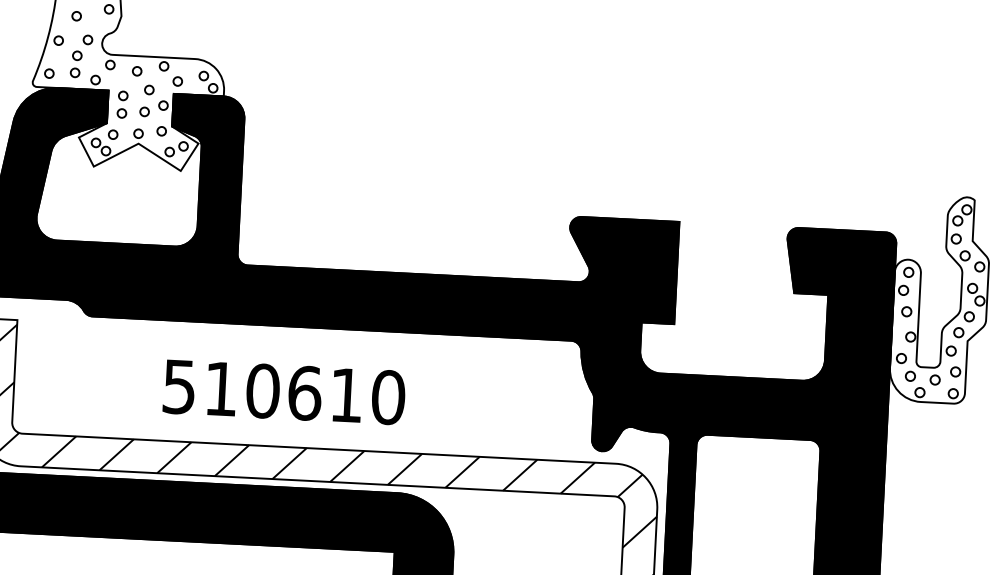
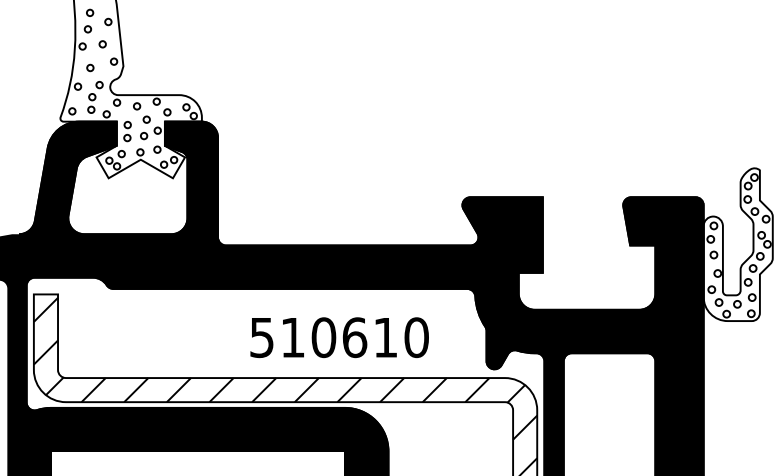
text: (284, 391) -> (339, 337), moved

